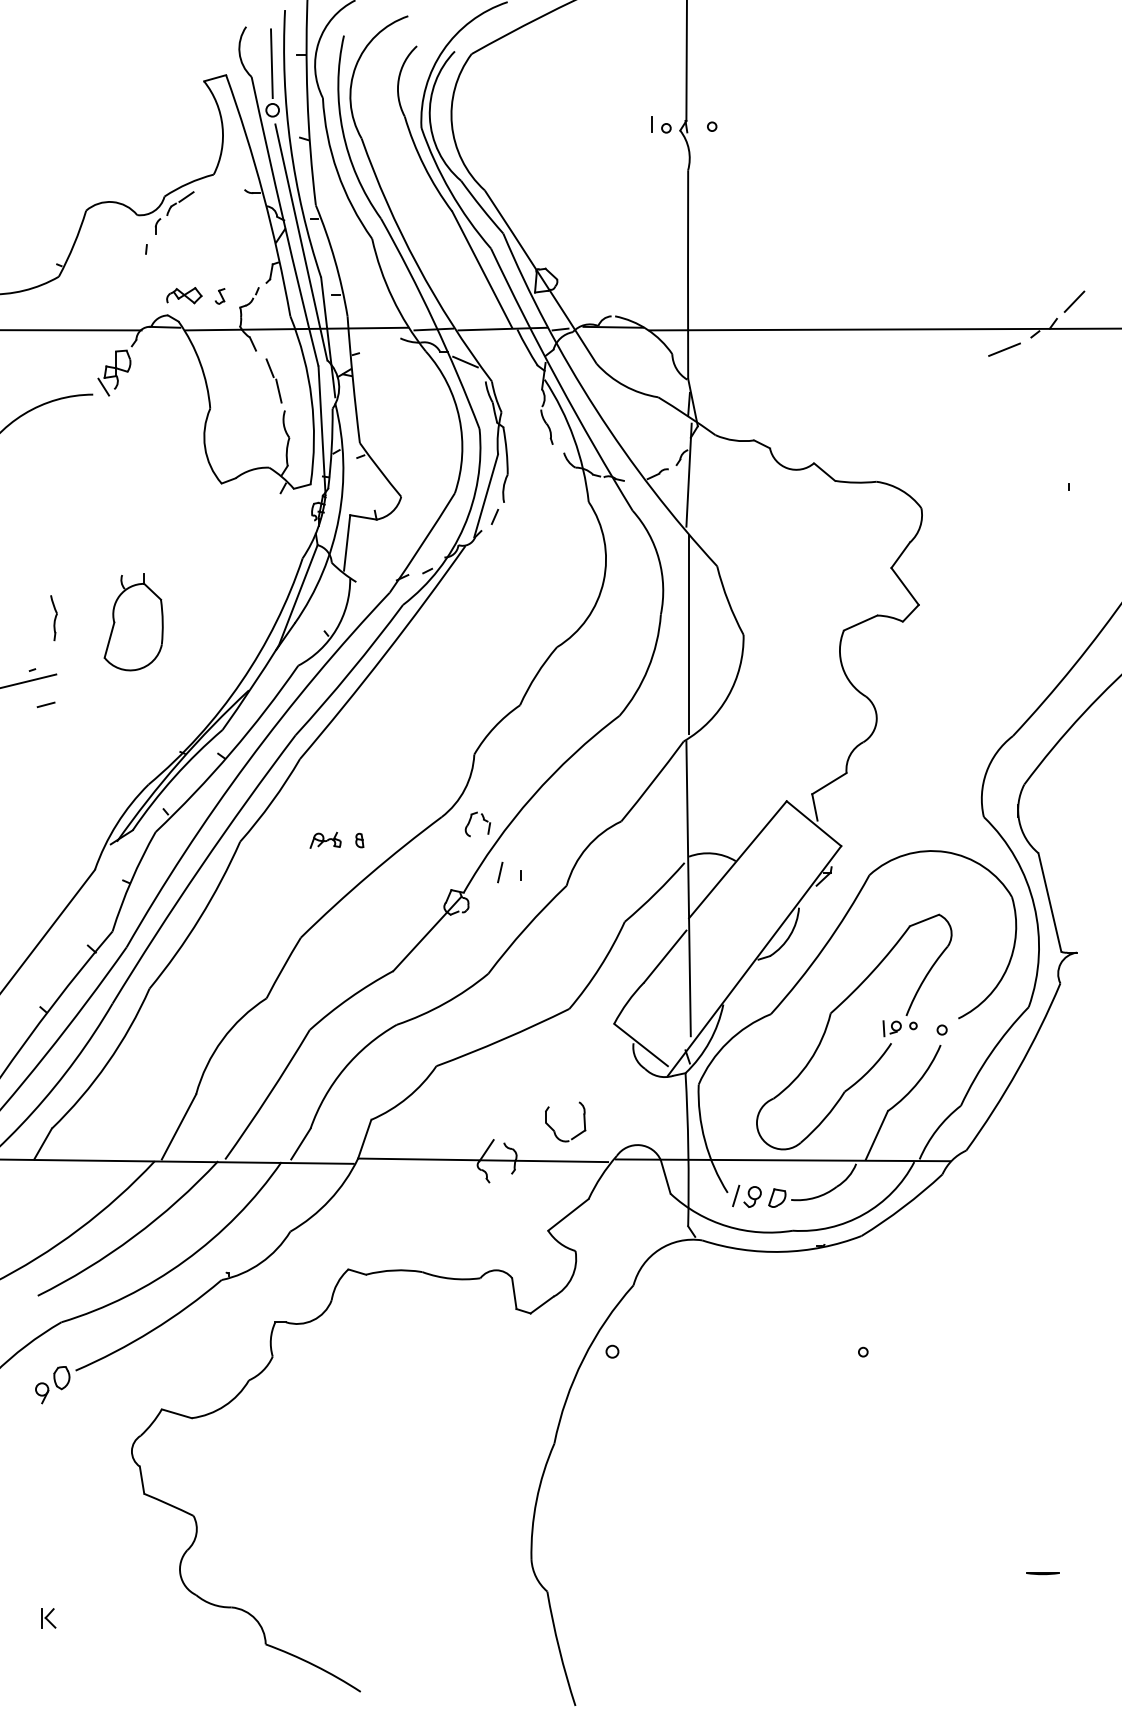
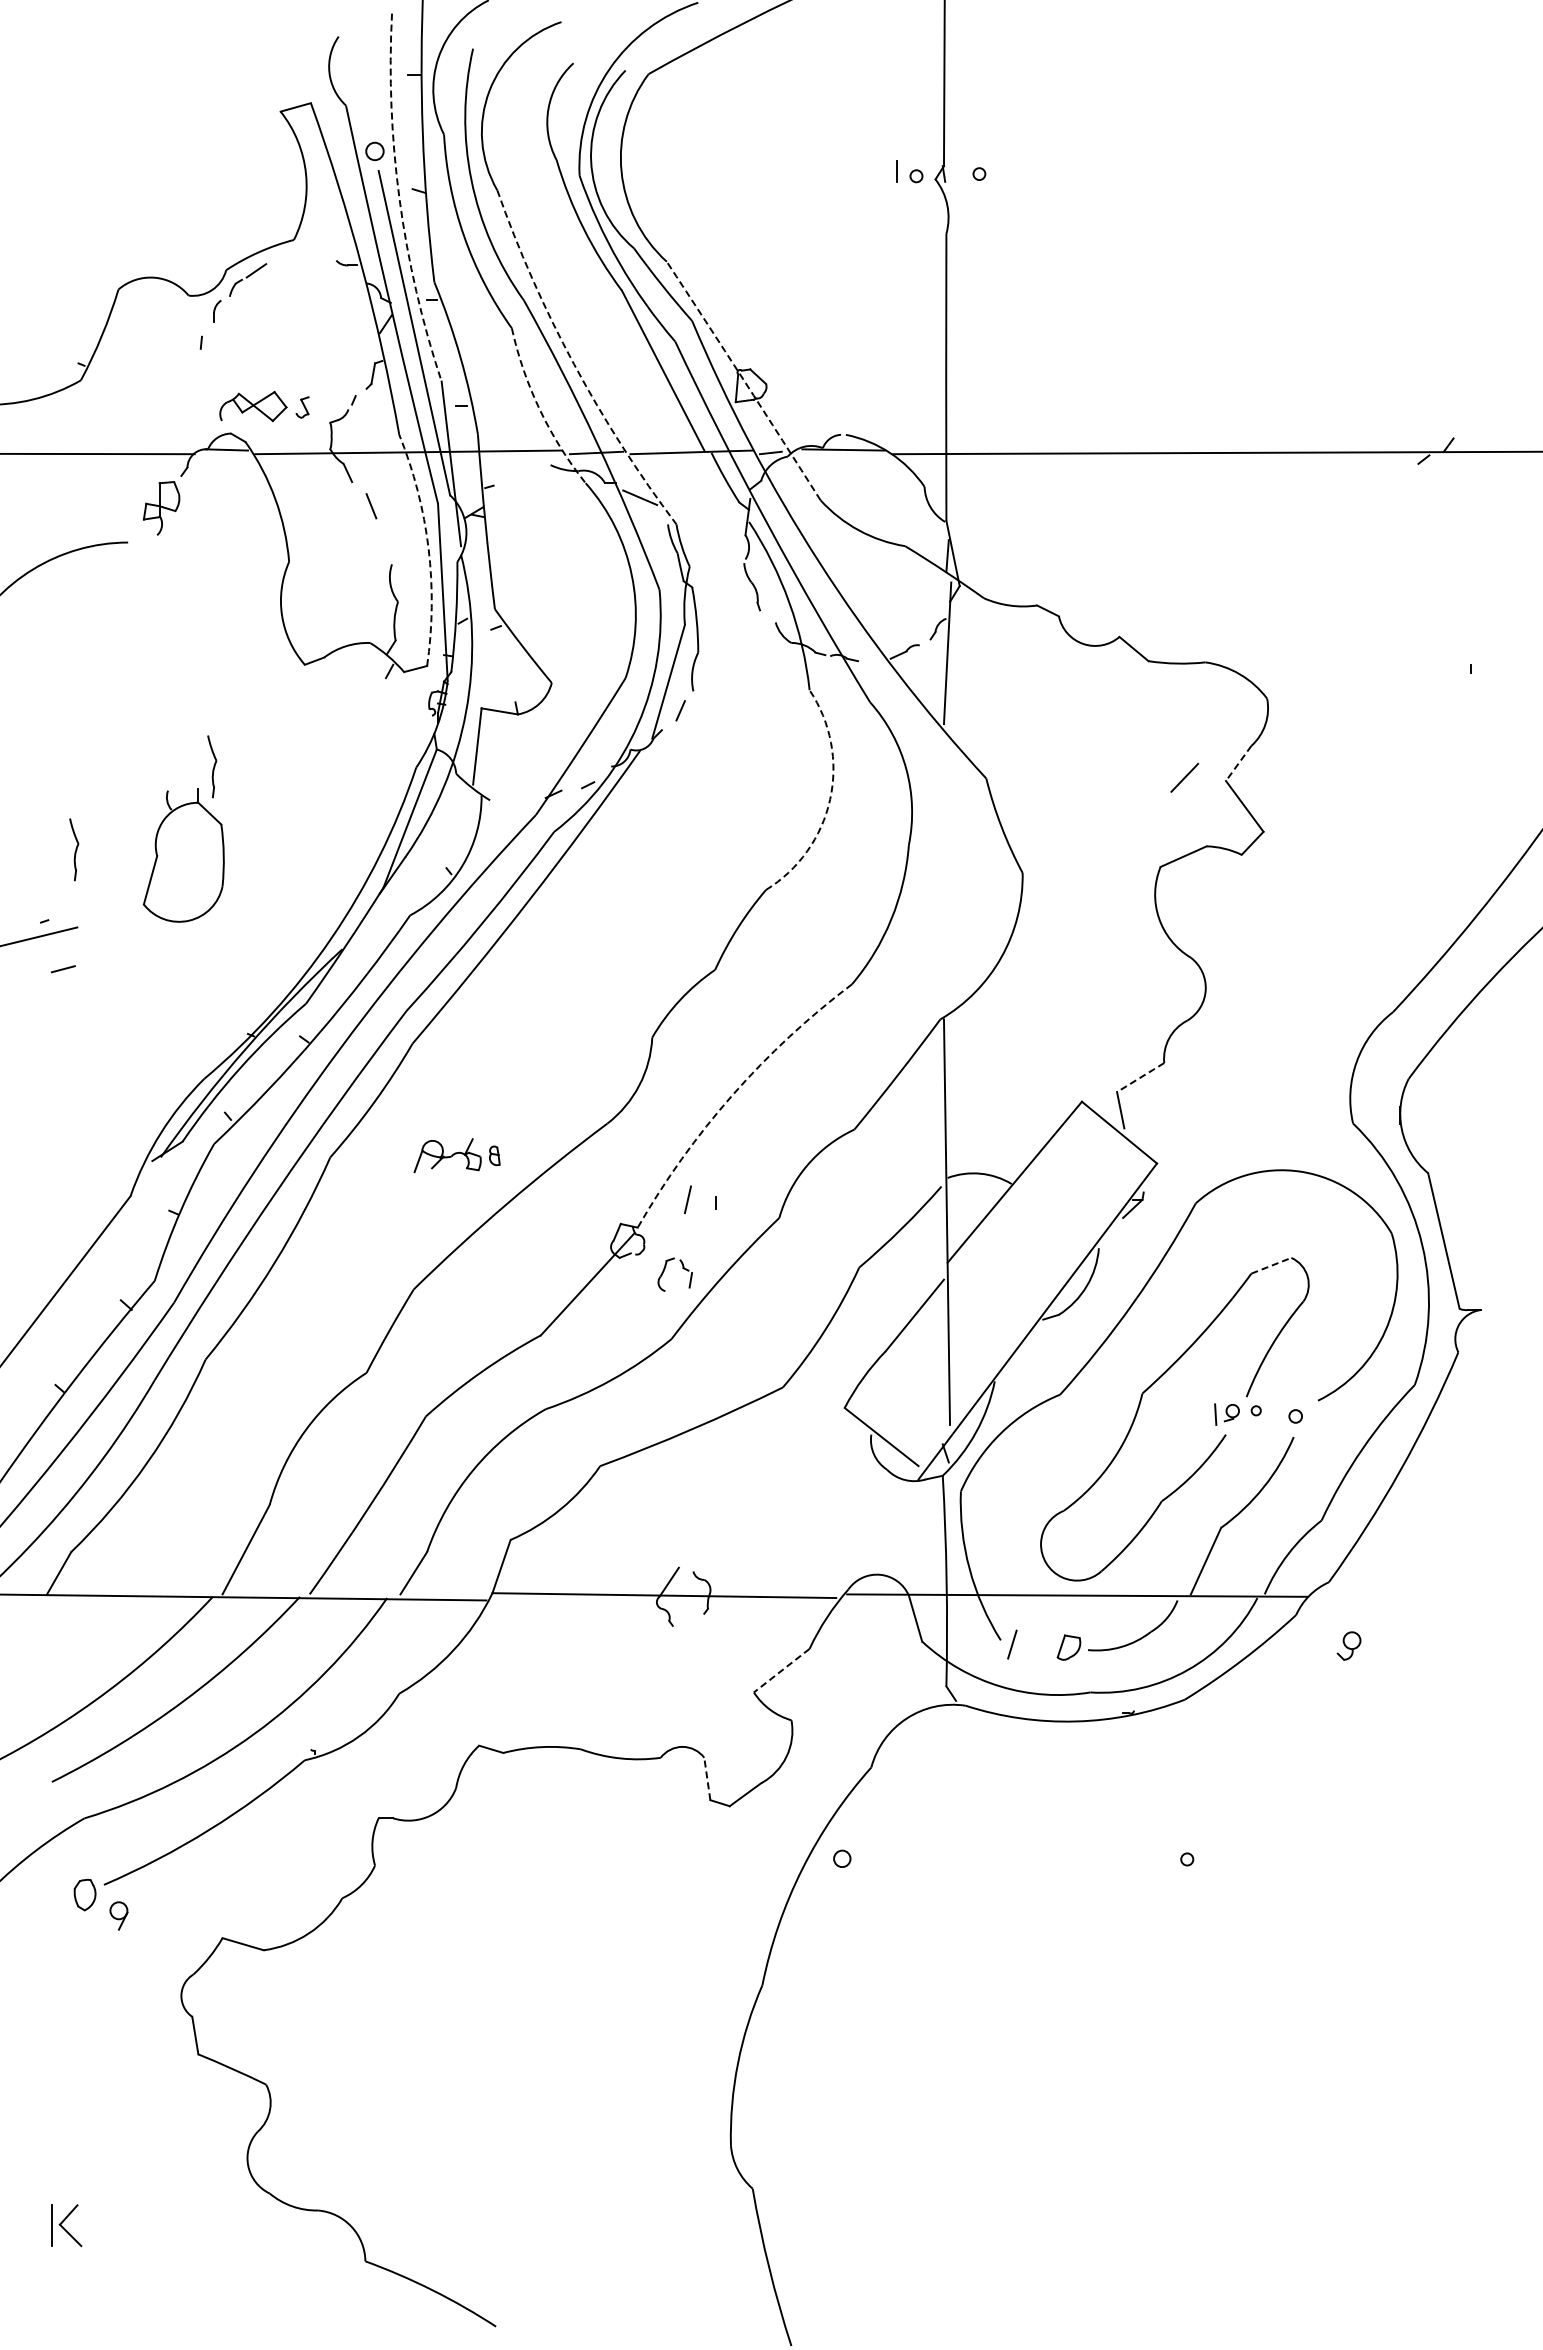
line: (271, 63) -> (373, 87), removed
arc: (290, 145) -> (399, 199), solid -> dashed
arc: (417, 265) -> (574, 364), solid -> dashed
arc: (541, 276) -> (744, 380), solid -> dashed
part: (184, 294) -> (253, 405), size x1.4
arc: (392, 297) -> (539, 409), solid -> dashed
line: (1074, 301) -> (1184, 777), moved
line: (1004, 349) -> (1381, 480), removed
line: (103, 386) -> (142, 531), removed
line: (278, 390) -> (383, 537), removed
arc: (311, 398) -> (428, 548), solid -> dashed
line: (900, 555) -> (1238, 763), solid -> dashed
part: (154, 557) -> (212, 766), added
arc: (603, 581) -> (830, 799), solid -> dashed
line: (688, 634) -> (947, 872), removed
line: (829, 783) -> (1140, 1077), solid -> dashed
arc: (532, 796) -> (732, 1095), solid -> dashed
part: (483, 819) -> (682, 1268), moved
part: (325, 840) -> (447, 1155), size x1.6
line: (924, 920) -> (1271, 1265), solid -> dashed
part: (555, 1131) -> (763, 1555), removed
part: (752, 1196) -> (1348, 1645), moved
line: (568, 1214) -> (781, 1670), solid -> dashed
line: (514, 1293) -> (707, 1778), solid -> dashed
part: (41, 1392) -> (118, 1915), moved
line: (1042, 1573) -> (1433, 2163), removed
part: (49, 1618) -> (67, 2225), size x1.6

